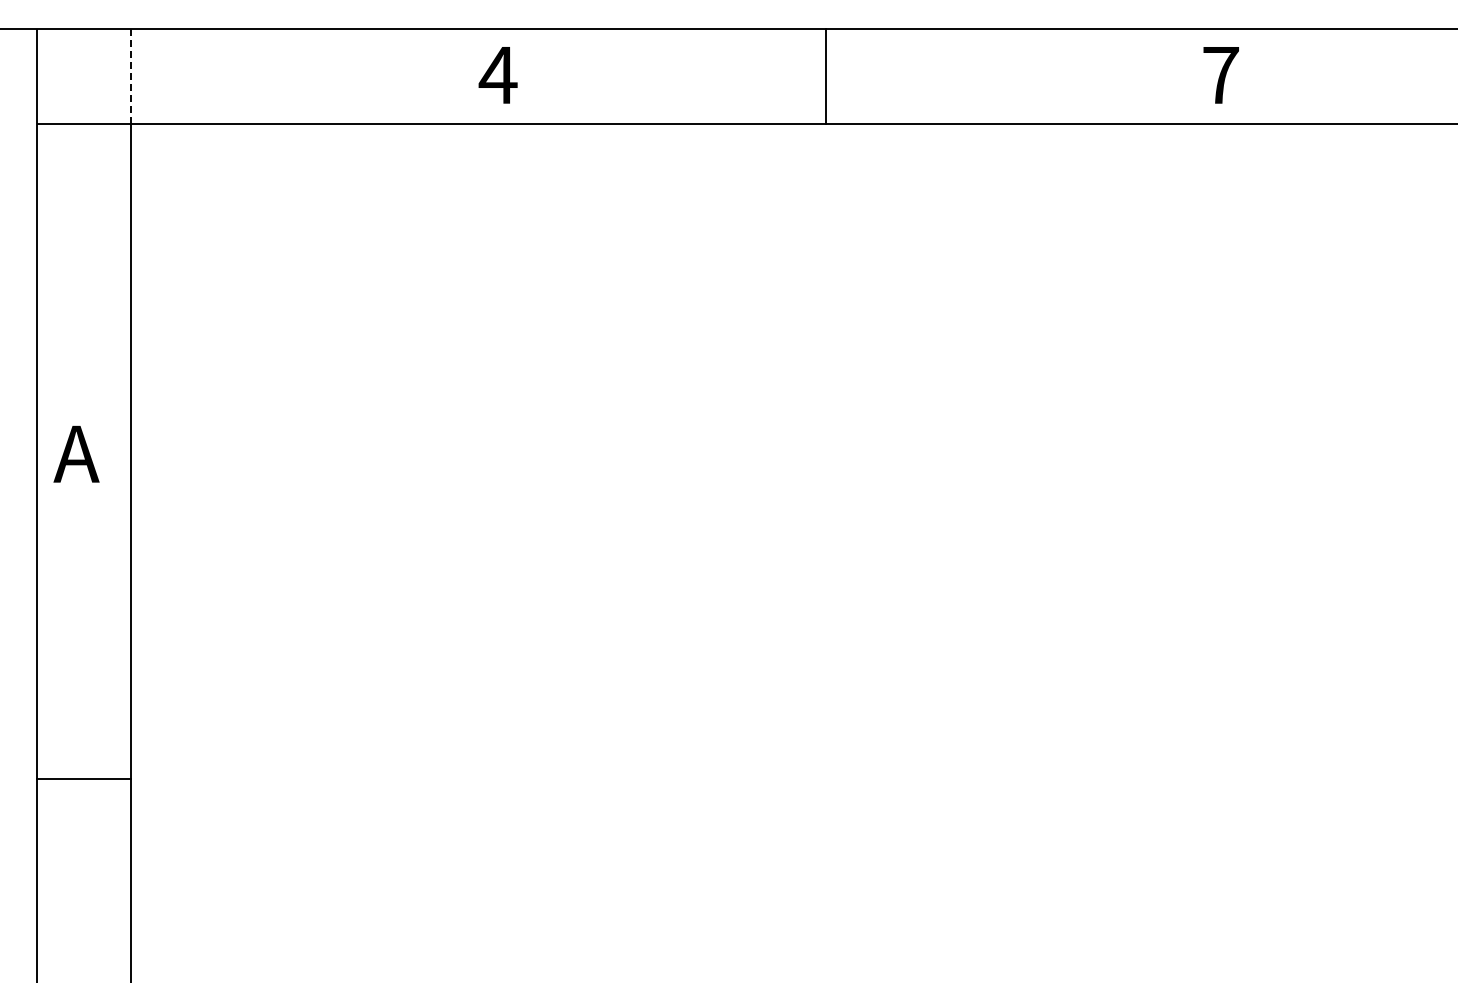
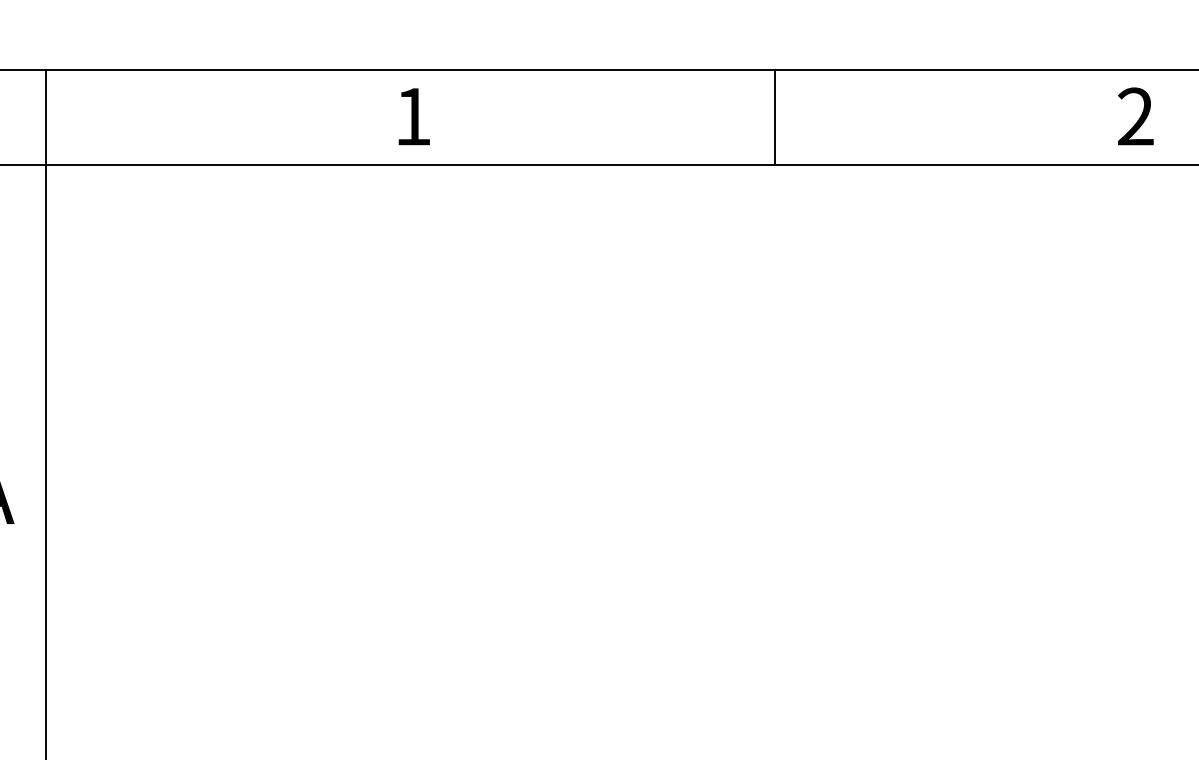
text: (1220, 74) -> (1135, 115), 7 -> 2
text: (497, 75) -> (412, 116), 4 -> 1
line: (131, 76) -> (46, 117), dashed -> solid
line: (825, 76) -> (774, 117), moved

